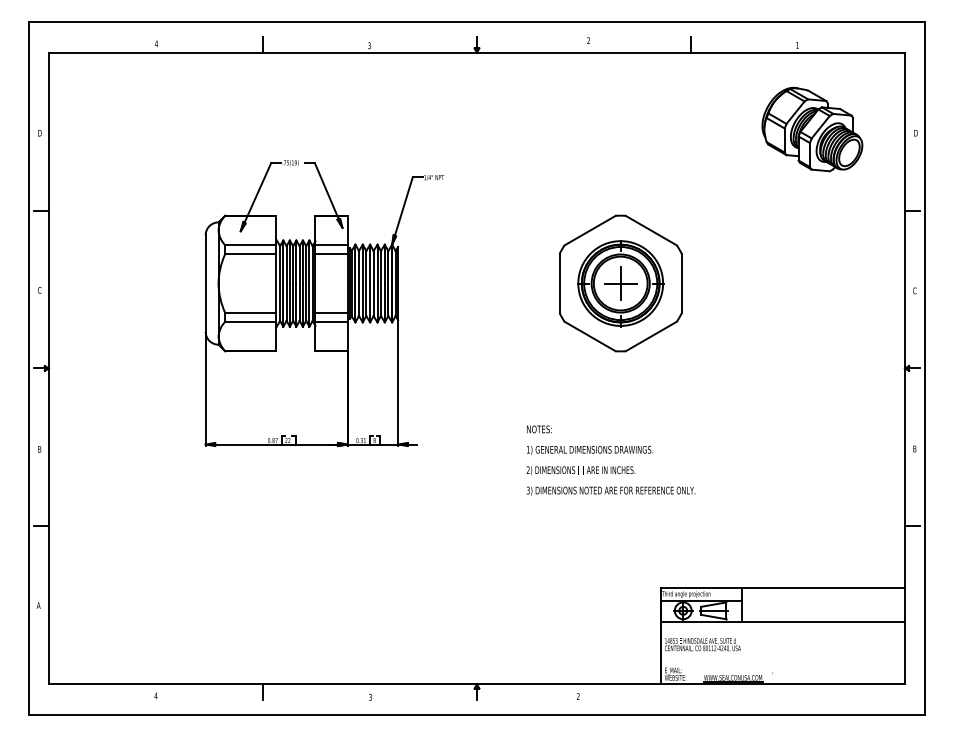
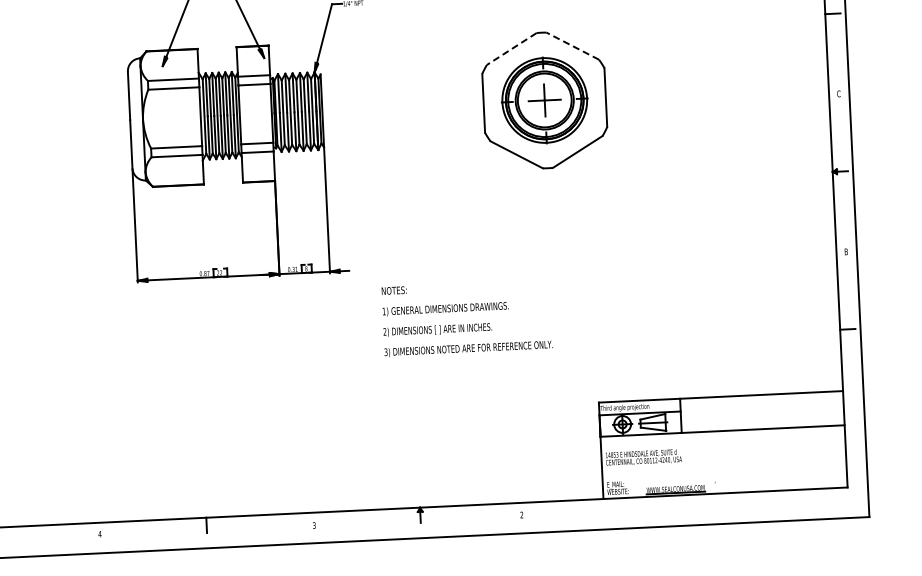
line: (589, 230) -> (511, 48), solid -> dashed
line: (650, 230) -> (572, 46), solid -> dashed
text: (610, 460) -> (466, 318), moved

